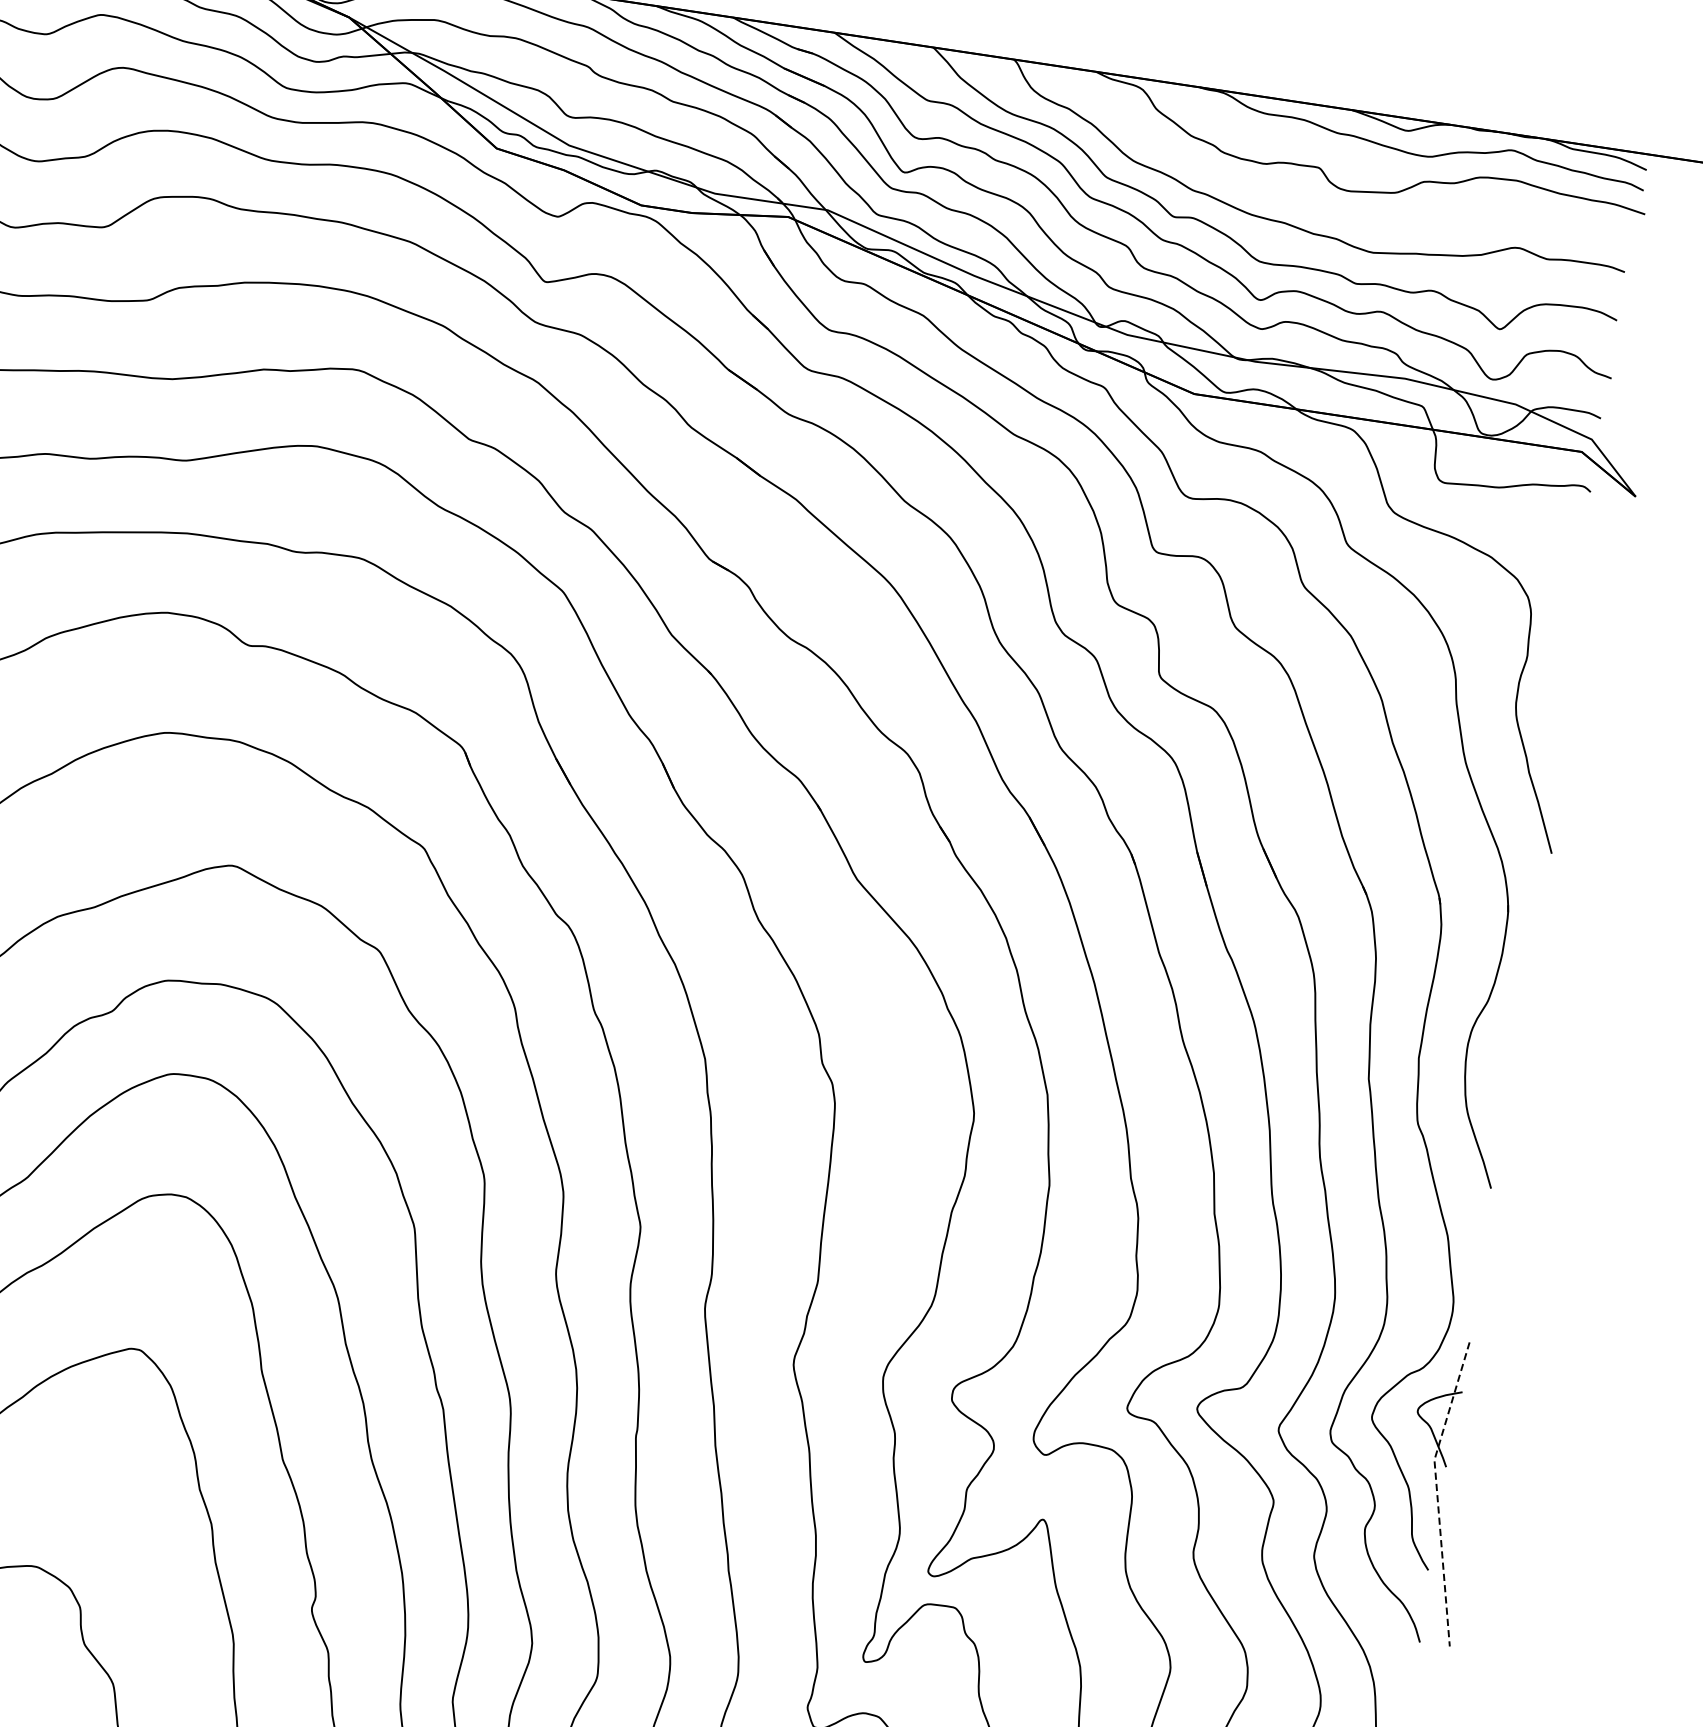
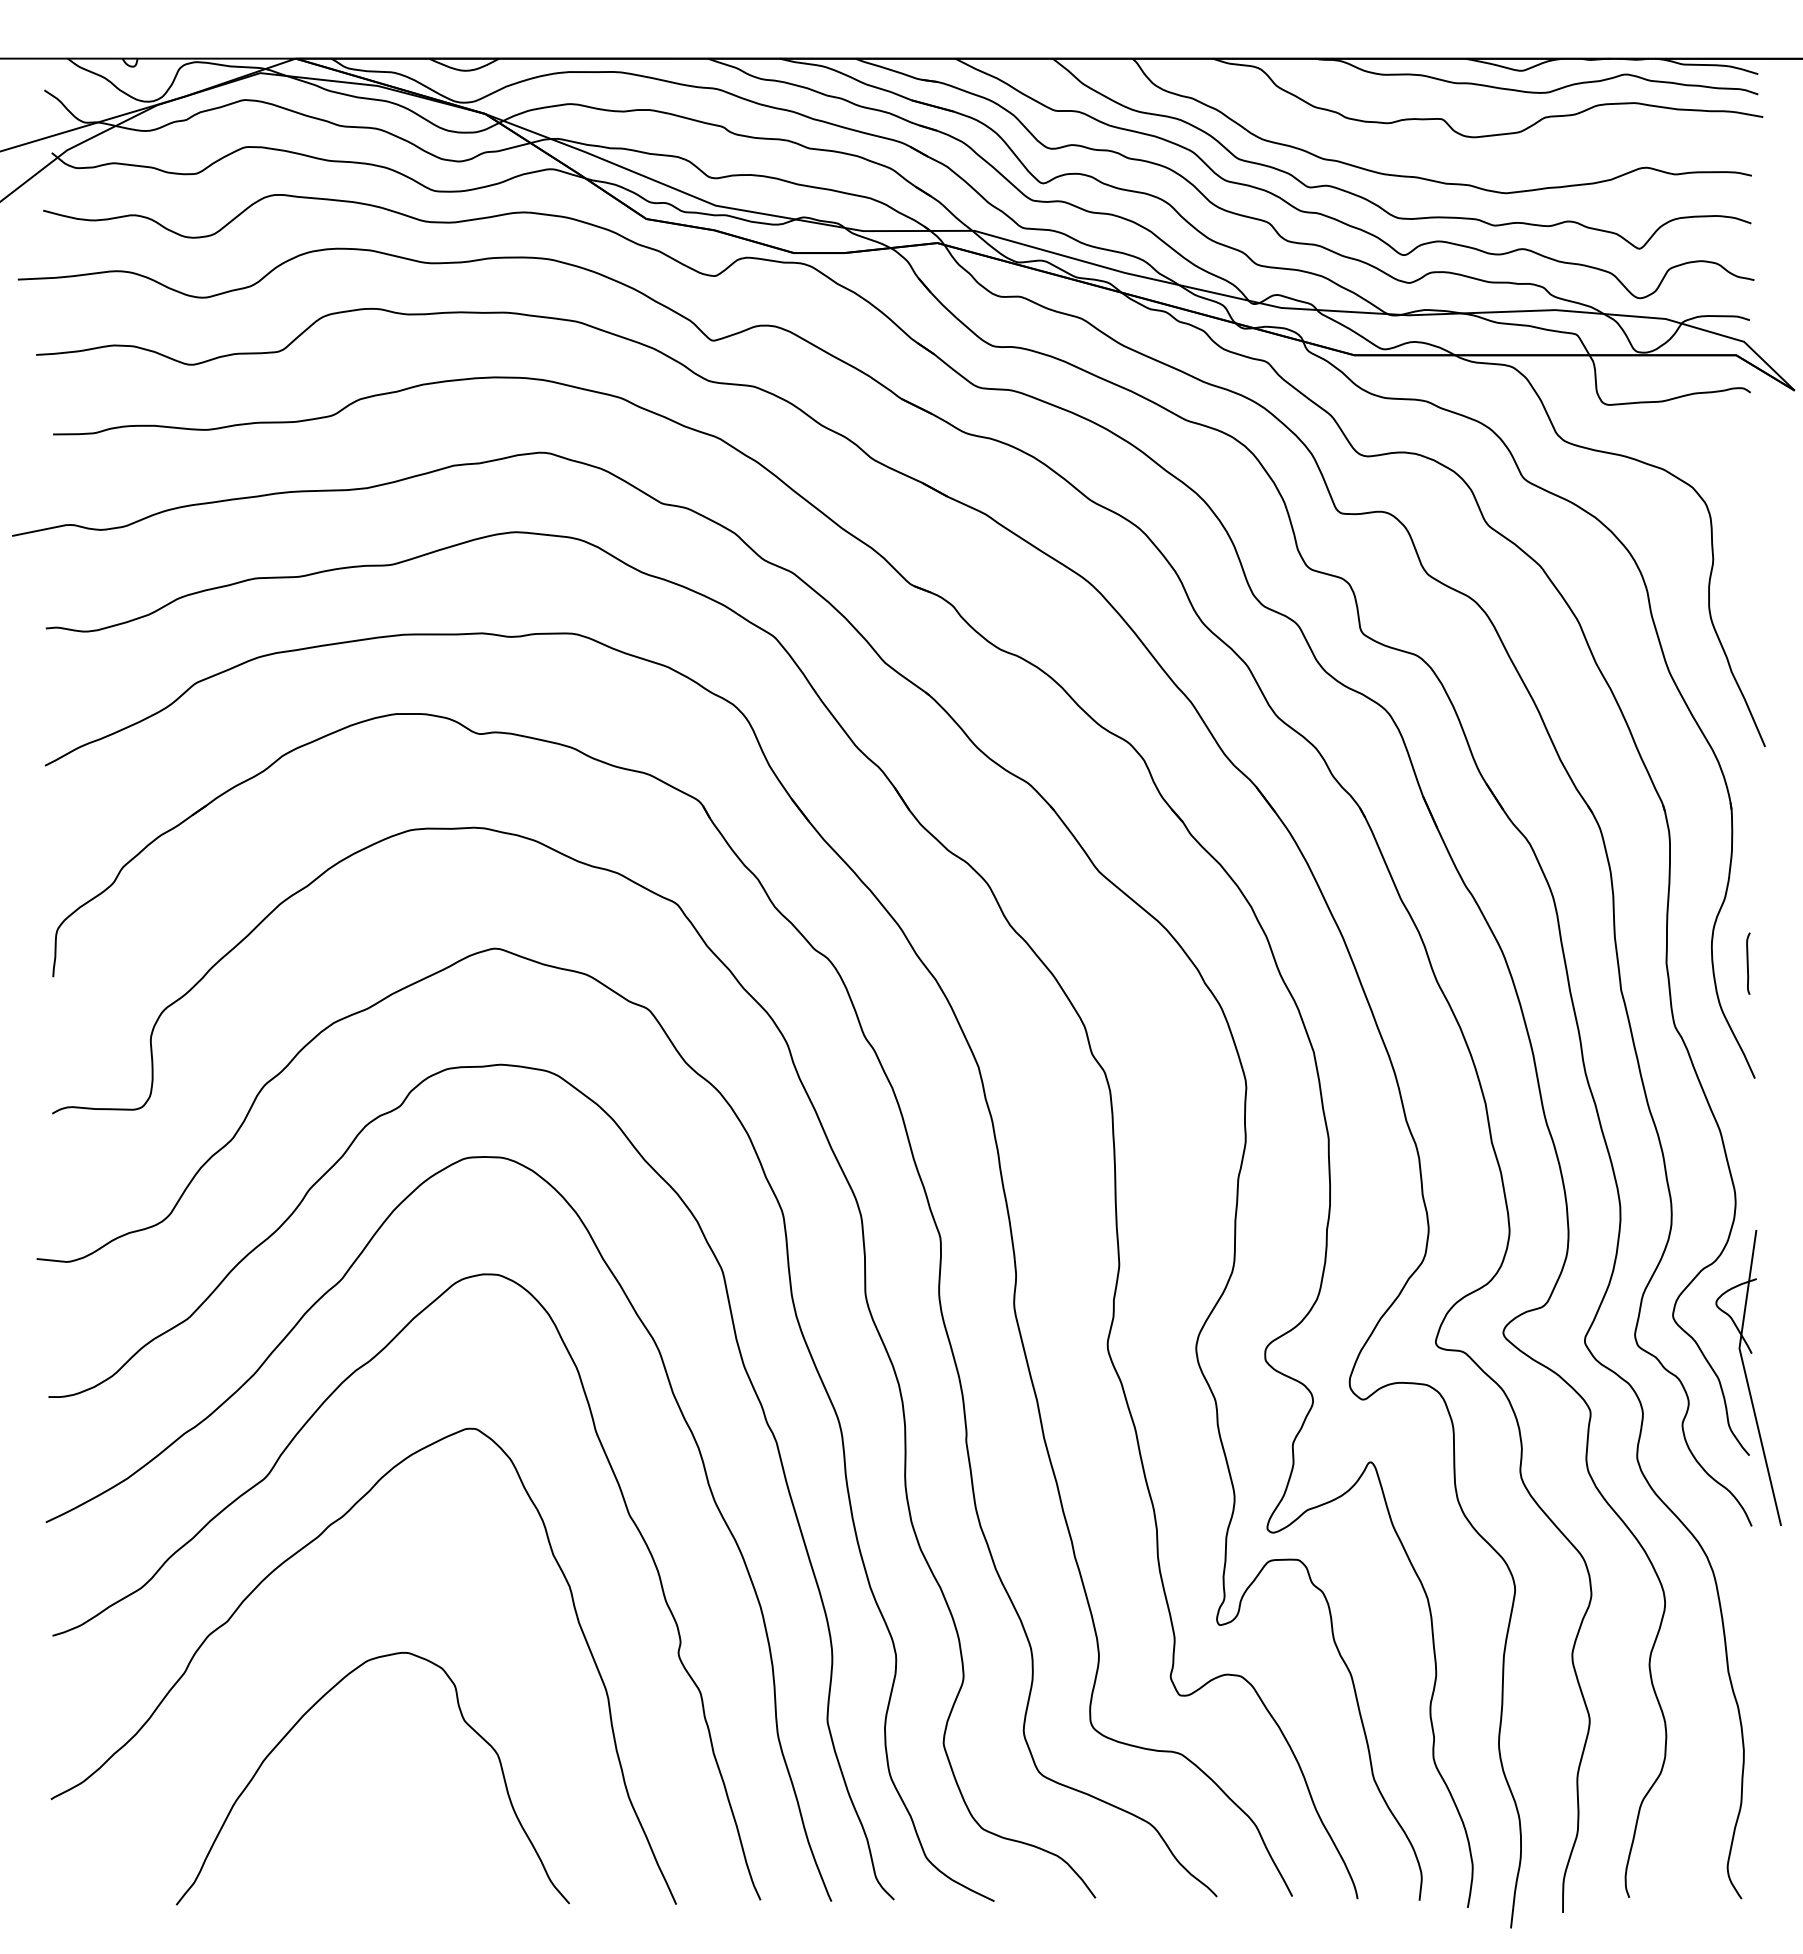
curve: (1501, 1070) -> (1748, 963), added
line: (1437, 1491) -> (1746, 1378), dashed -> solid

